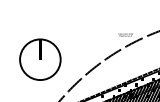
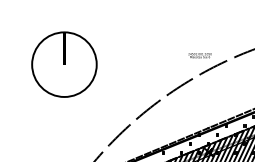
part: (40, 59) -> (64, 64), moved

